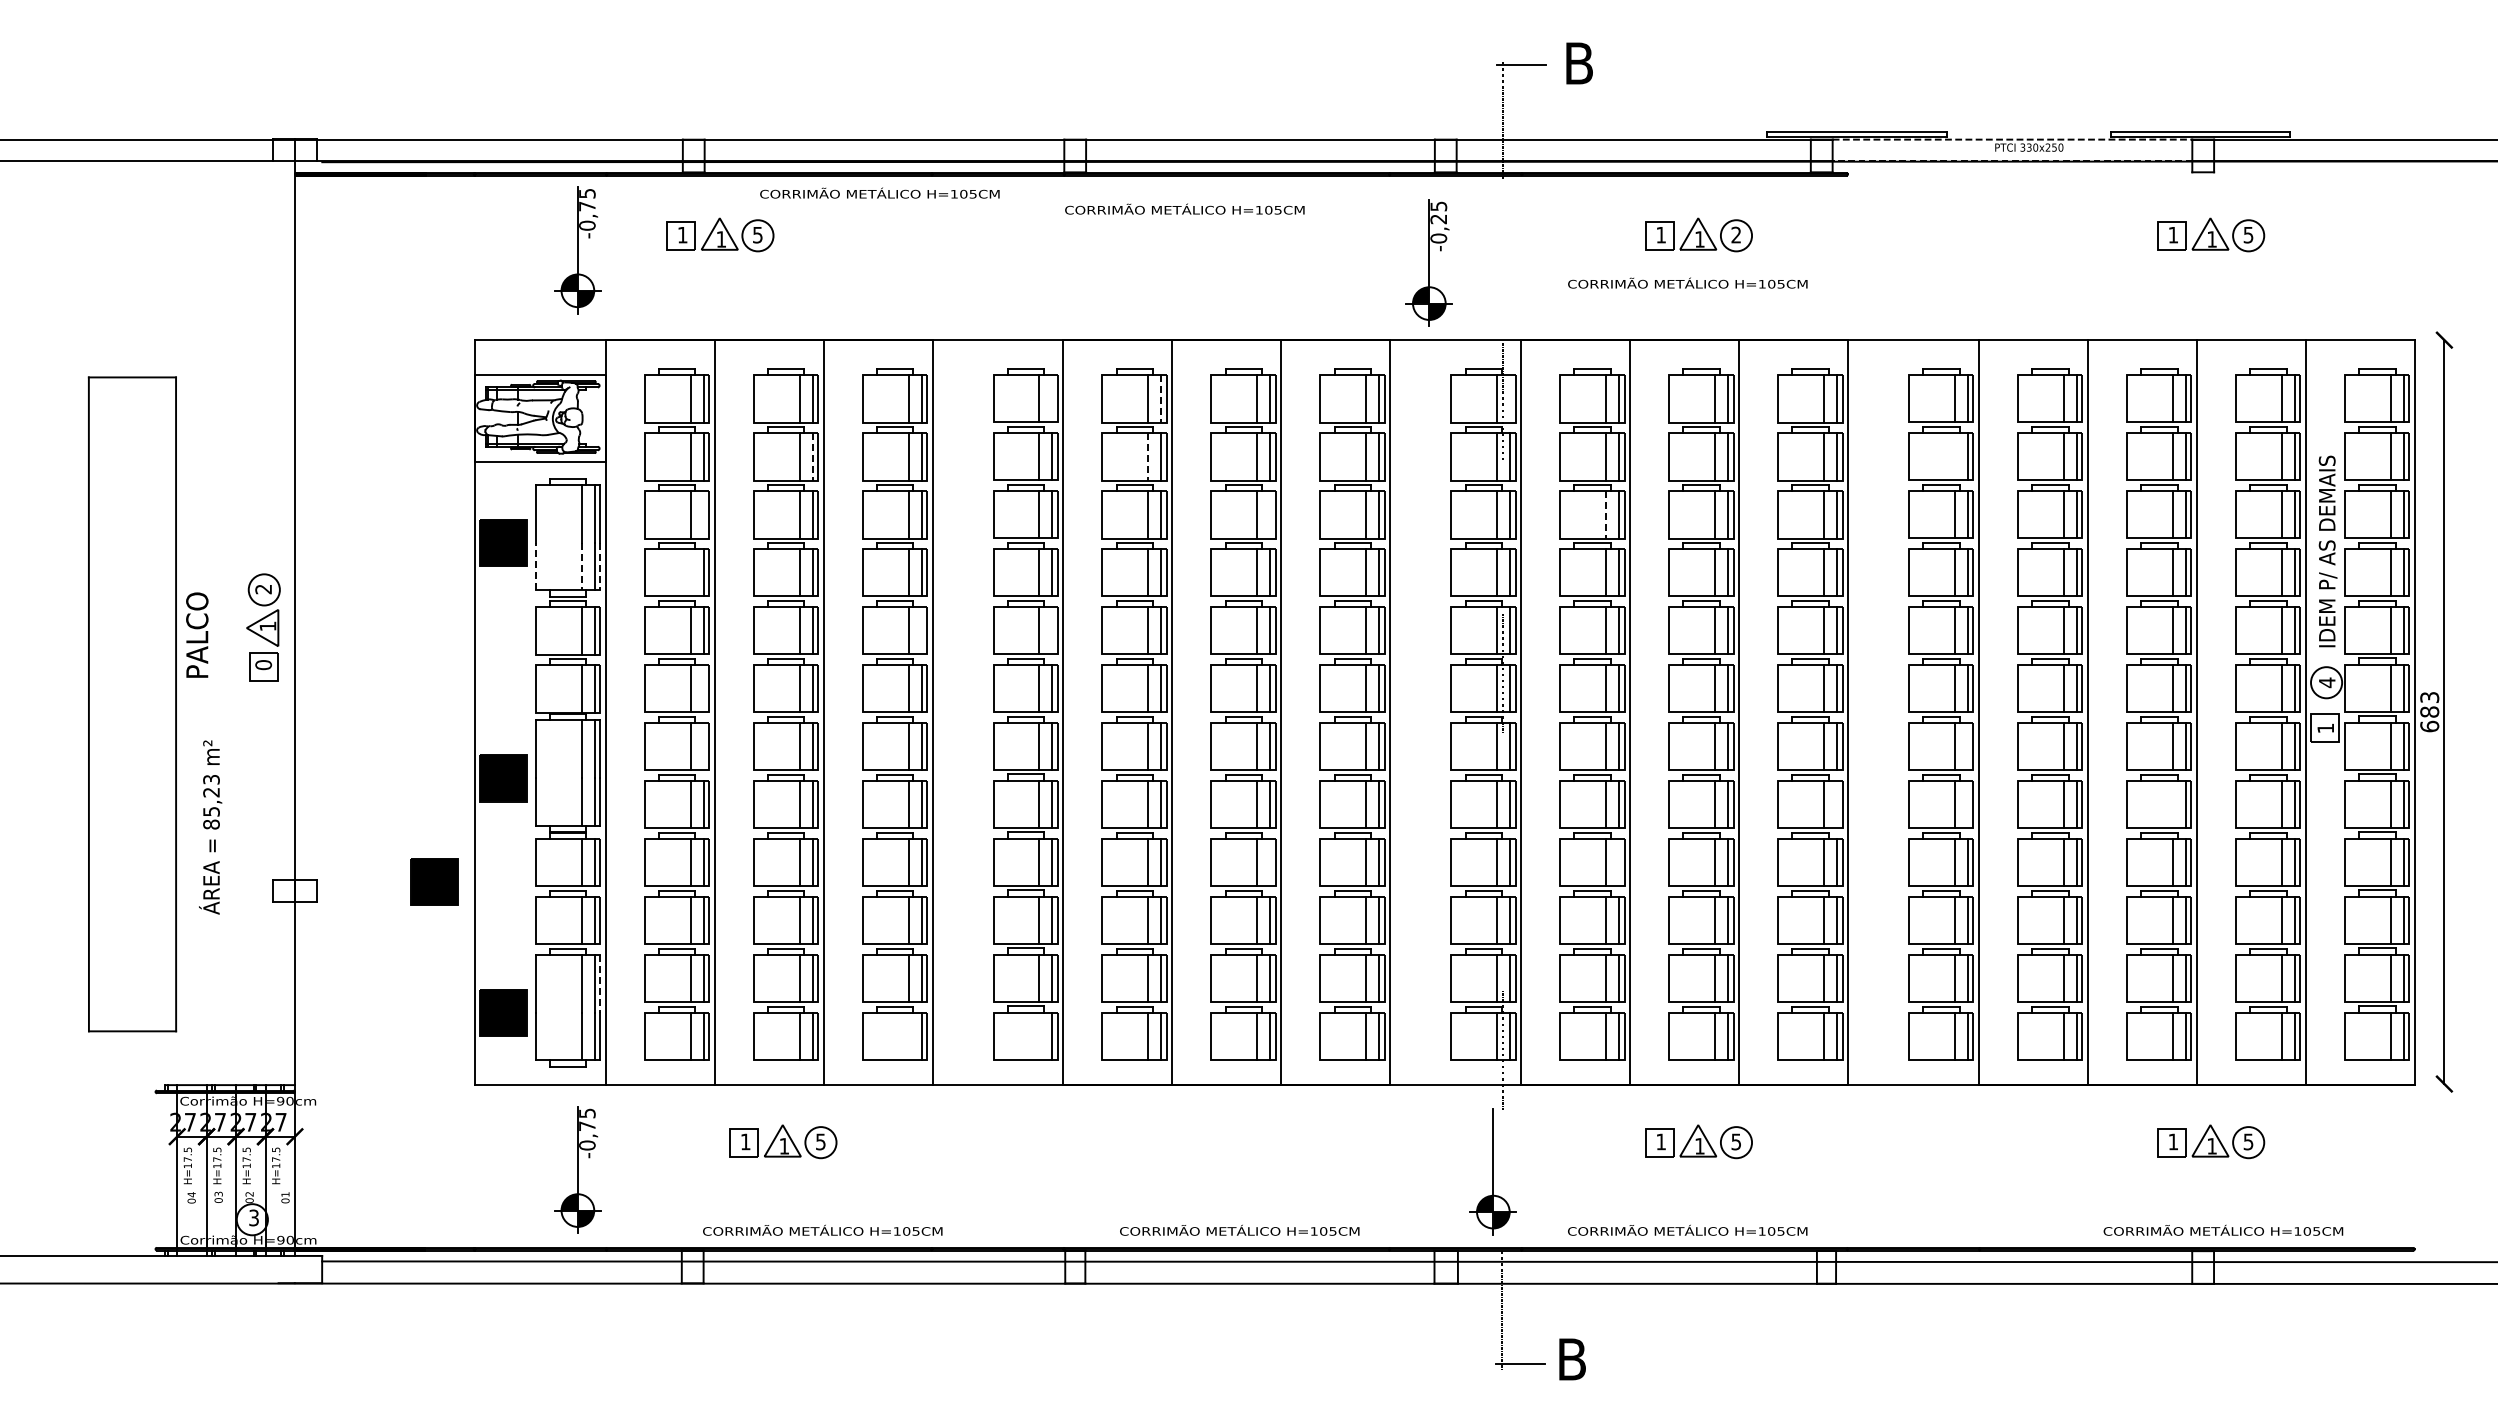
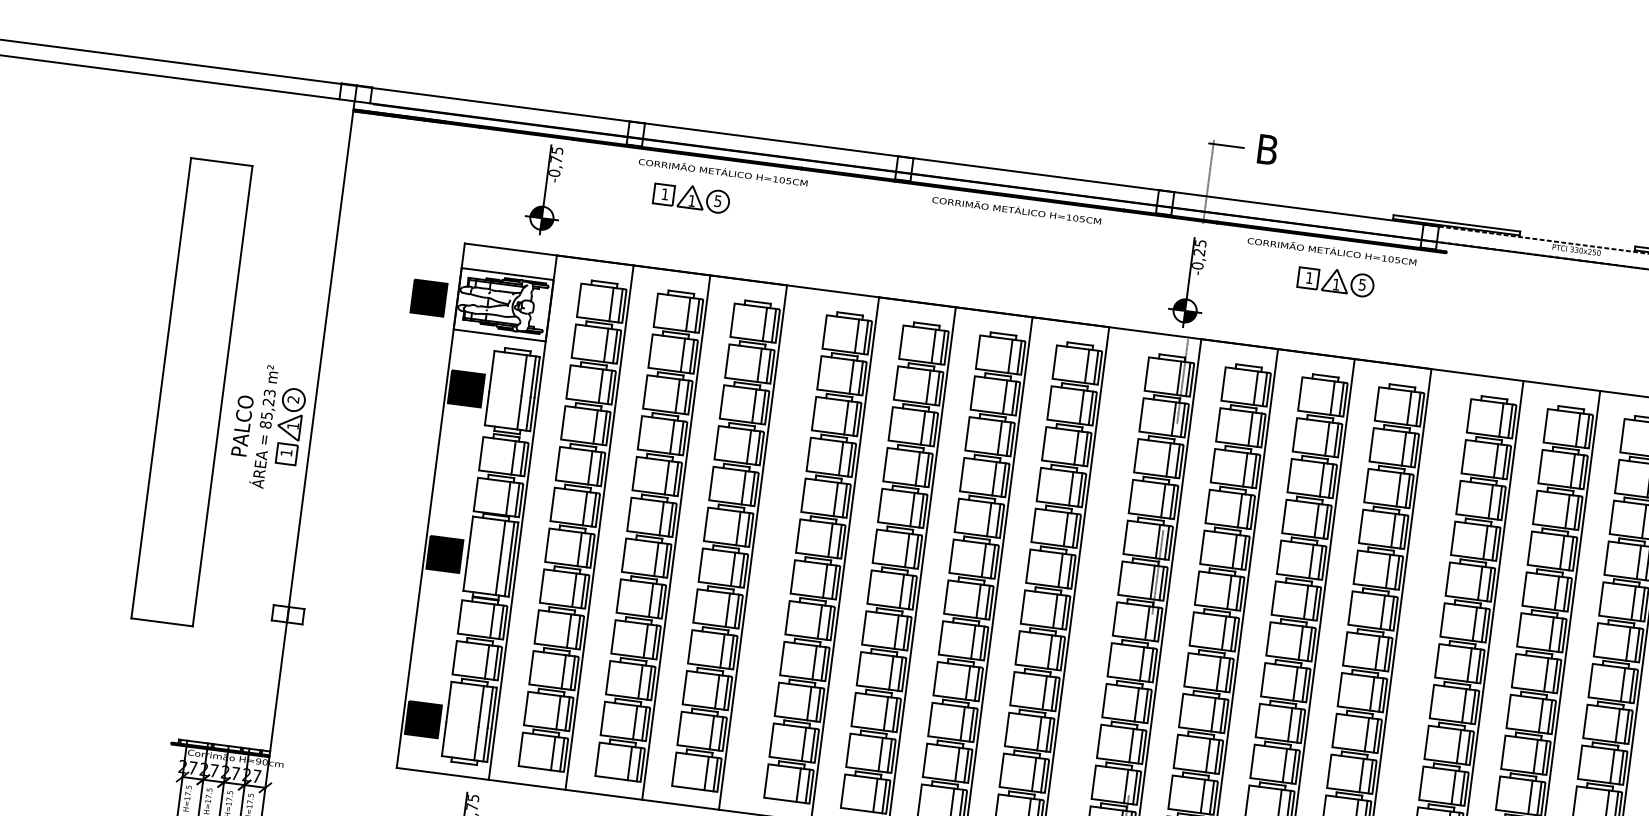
text: (879, 192) -> (723, 171), moved
text: (1184, 208) -> (1016, 209), moved
part: (720, 234) -> (691, 197), moved
text: (1735, 234) -> (1361, 284), 2 -> 5
part: (1428, 262) -> (1188, 281), moved
text: (1687, 282) -> (1331, 250), moved
line: (1052, 398) -> (866, 337), added
line: (1161, 398) -> (942, 347), dashed -> solid
line: (1510, 398) -> (1188, 379), added
line: (812, 456) -> (691, 356), dashed -> solid
line: (1148, 456) -> (928, 387), dashed -> solid
line: (1954, 456) -> (1495, 460), added
line: (703, 514) -> (609, 387), added
line: (1270, 514) -> (1009, 439), added
line: (1606, 514) -> (1245, 469), dashed -> solid
line: (535, 566) -> (486, 408), dashed -> solid
line: (581, 566) -> (519, 412), dashed -> solid
line: (600, 566) -> (532, 414), dashed -> solid
line: (690, 572) -> (595, 426), added
line: (921, 630) -> (752, 488), added
line: (1052, 630) -> (844, 500), added
text: (263, 665) -> (286, 453), 0 -> 1
line: (703, 688) -> (594, 509), added
part: (132, 704) -> (191, 392), moved
line: (703, 746) -> (588, 550), added
line: (1967, 746) -> (1478, 666), added
line: (1837, 804) -> (1381, 694), added
line: (1967, 804) -> (1473, 706), added
line: (2172, 804) -> (1617, 725), added
text: (210, 827) -> (264, 426), moved
line: (1270, 862) -> (977, 683), added
line: (1619, 862) -> (1222, 715), added
part: (434, 881) -> (428, 297), moved
line: (600, 983) -> (494, 707), dashed -> solid
line: (908, 1036) -> (706, 773), added
line: (1039, 1036) -> (798, 785), added

